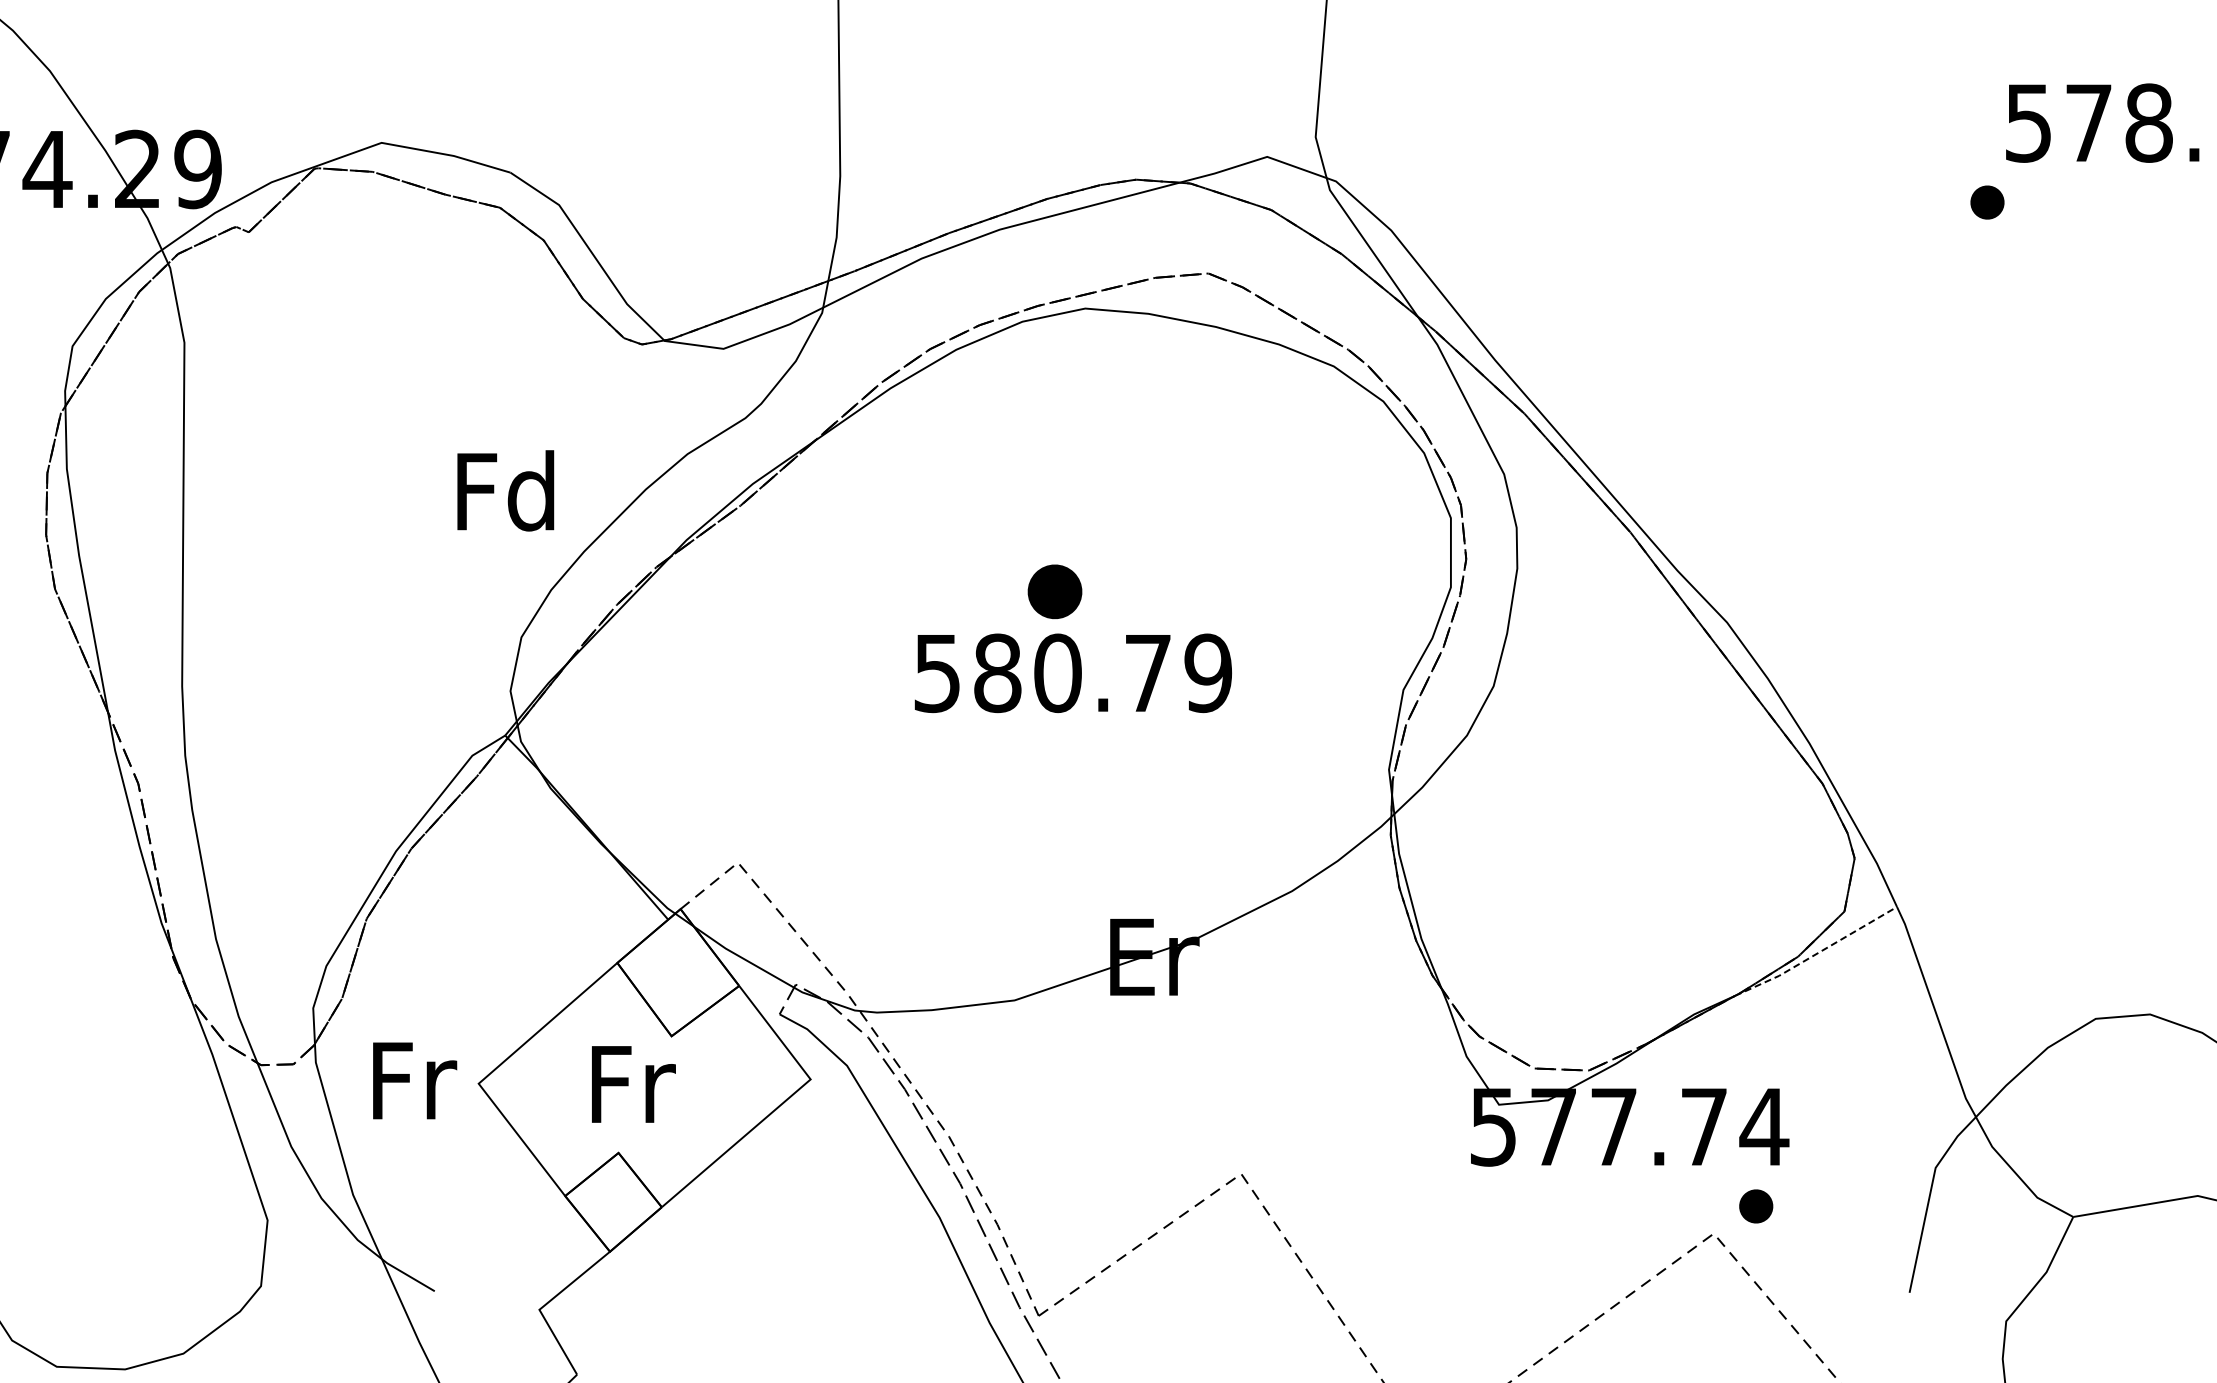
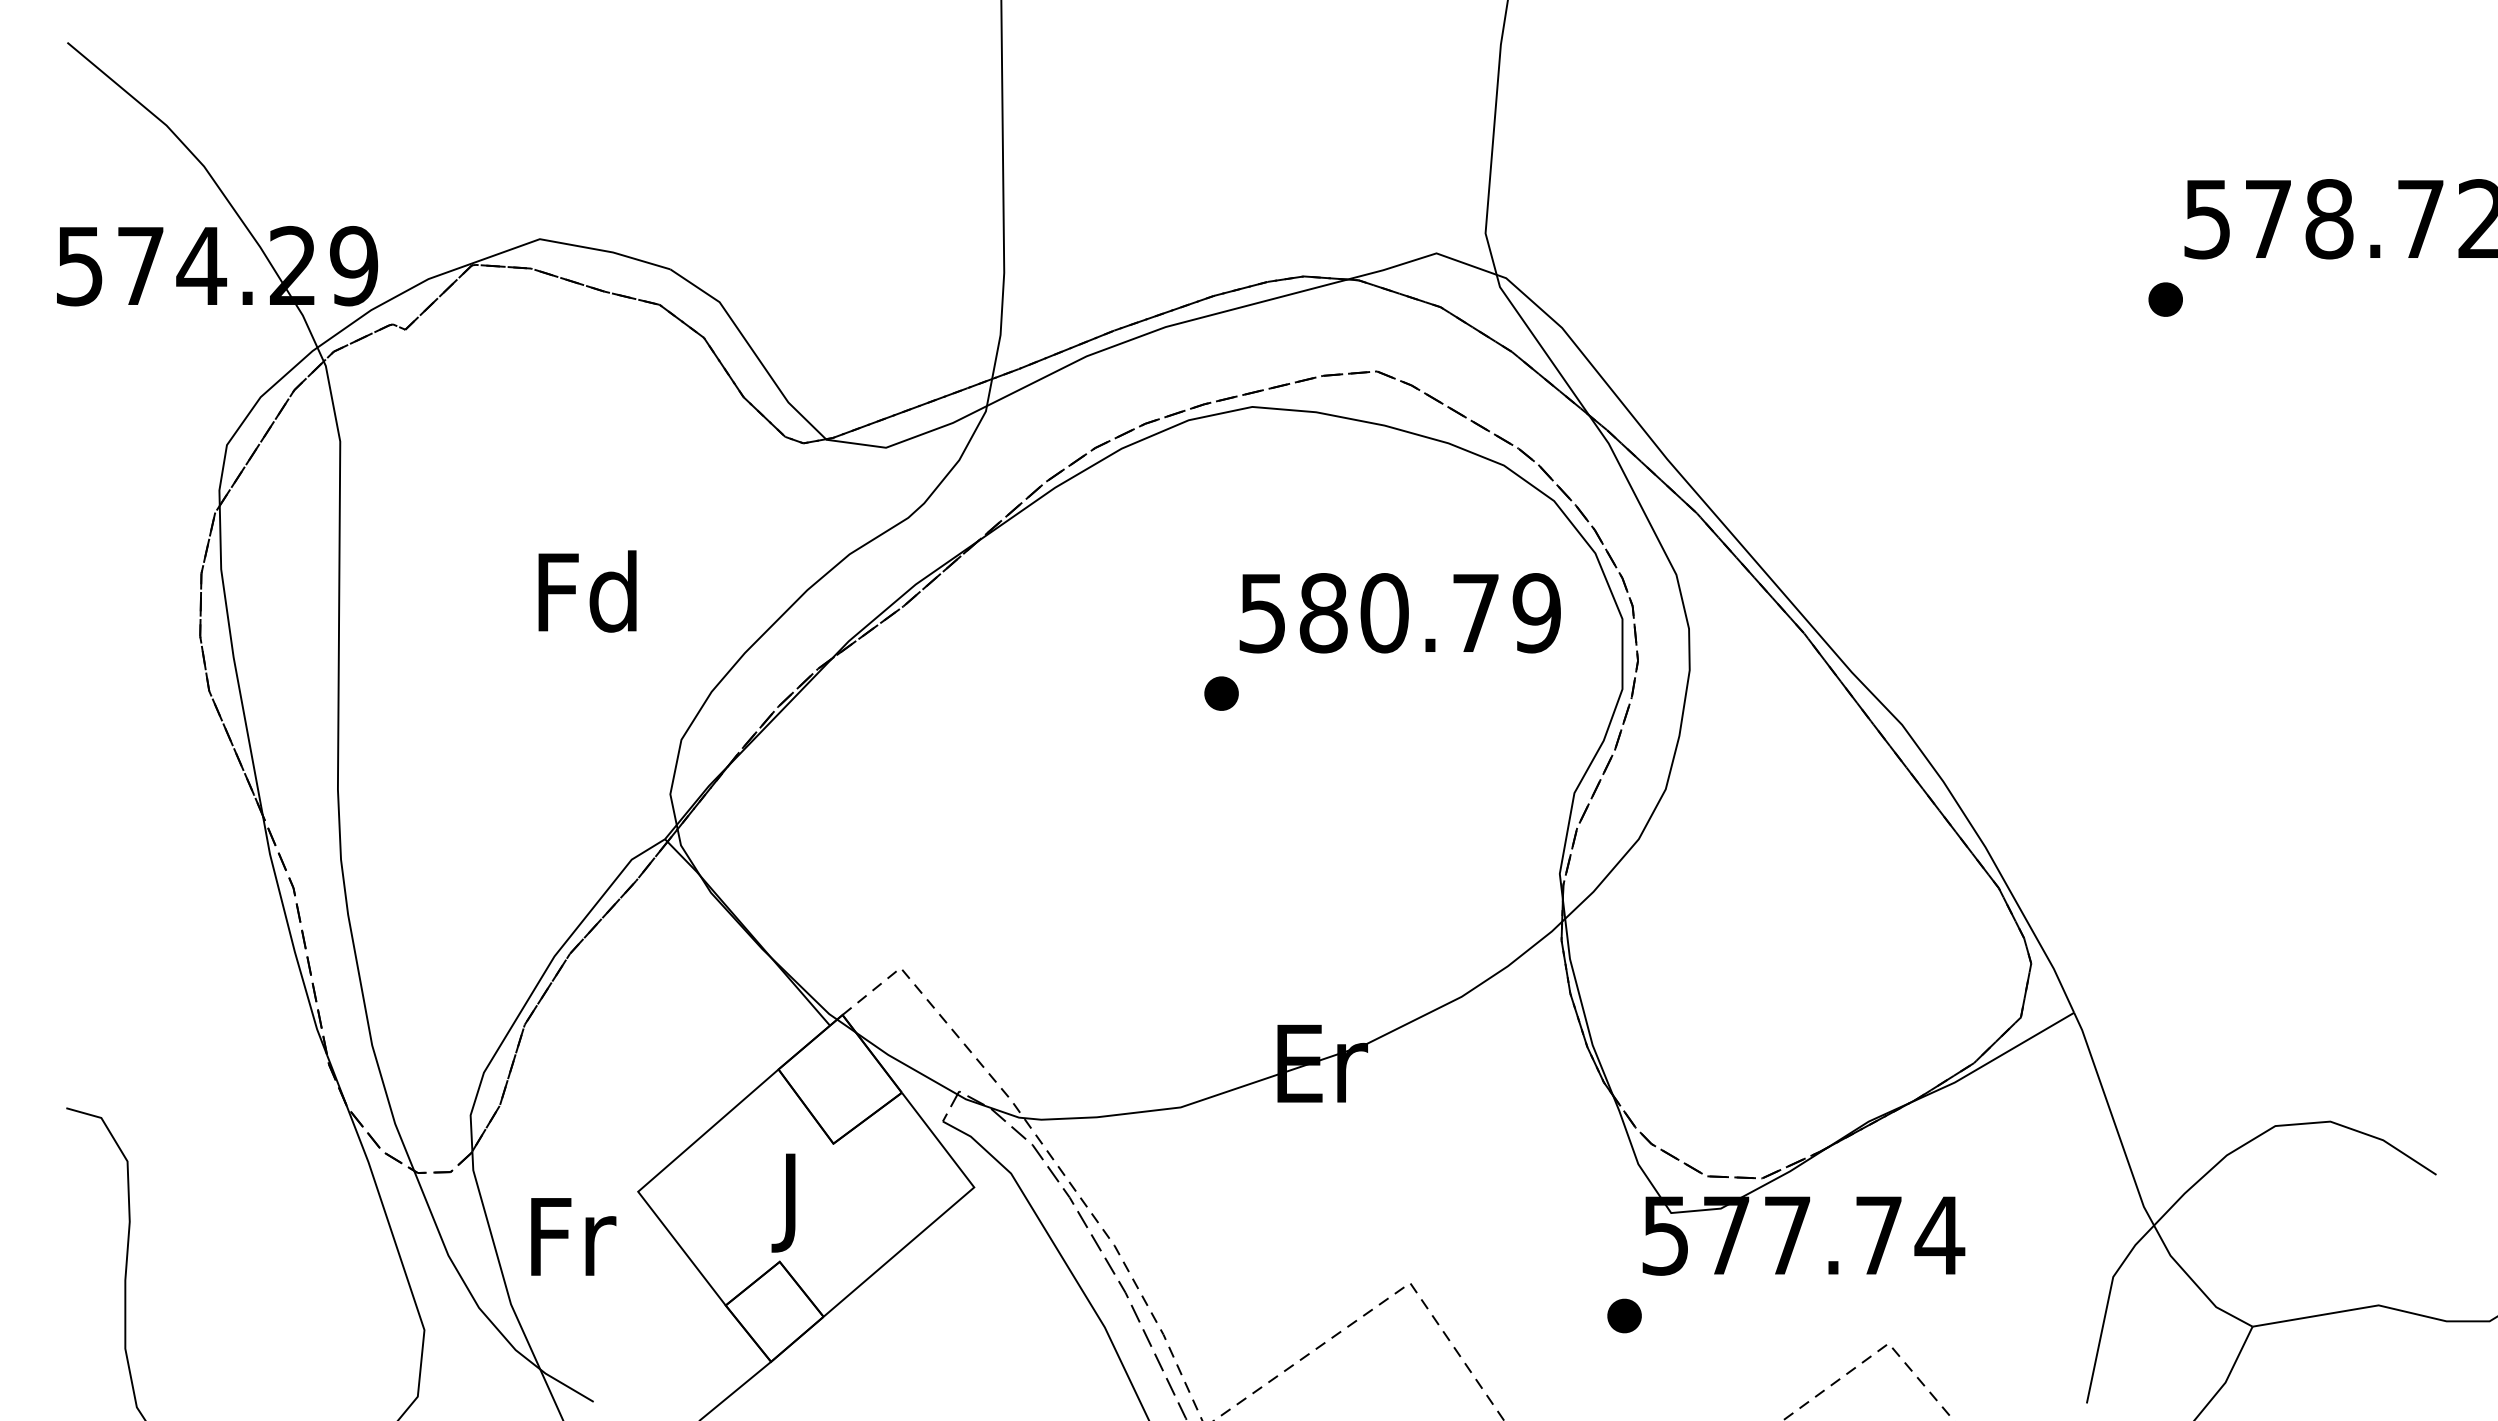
text: (505, 490) -> (587, 591), moved
part: (1054, 591) -> (1221, 693), size x0.62
text: (1072, 673) -> (1399, 613), moved
line: (1816, 954) -> (1992, 1060), dashed -> solid
text: (414, 1080) -> (573, 1236), moved
text: (633, 1094) -> (794, 1202), Fr -> J
part: (1756, 1205) -> (1624, 1315), moved

